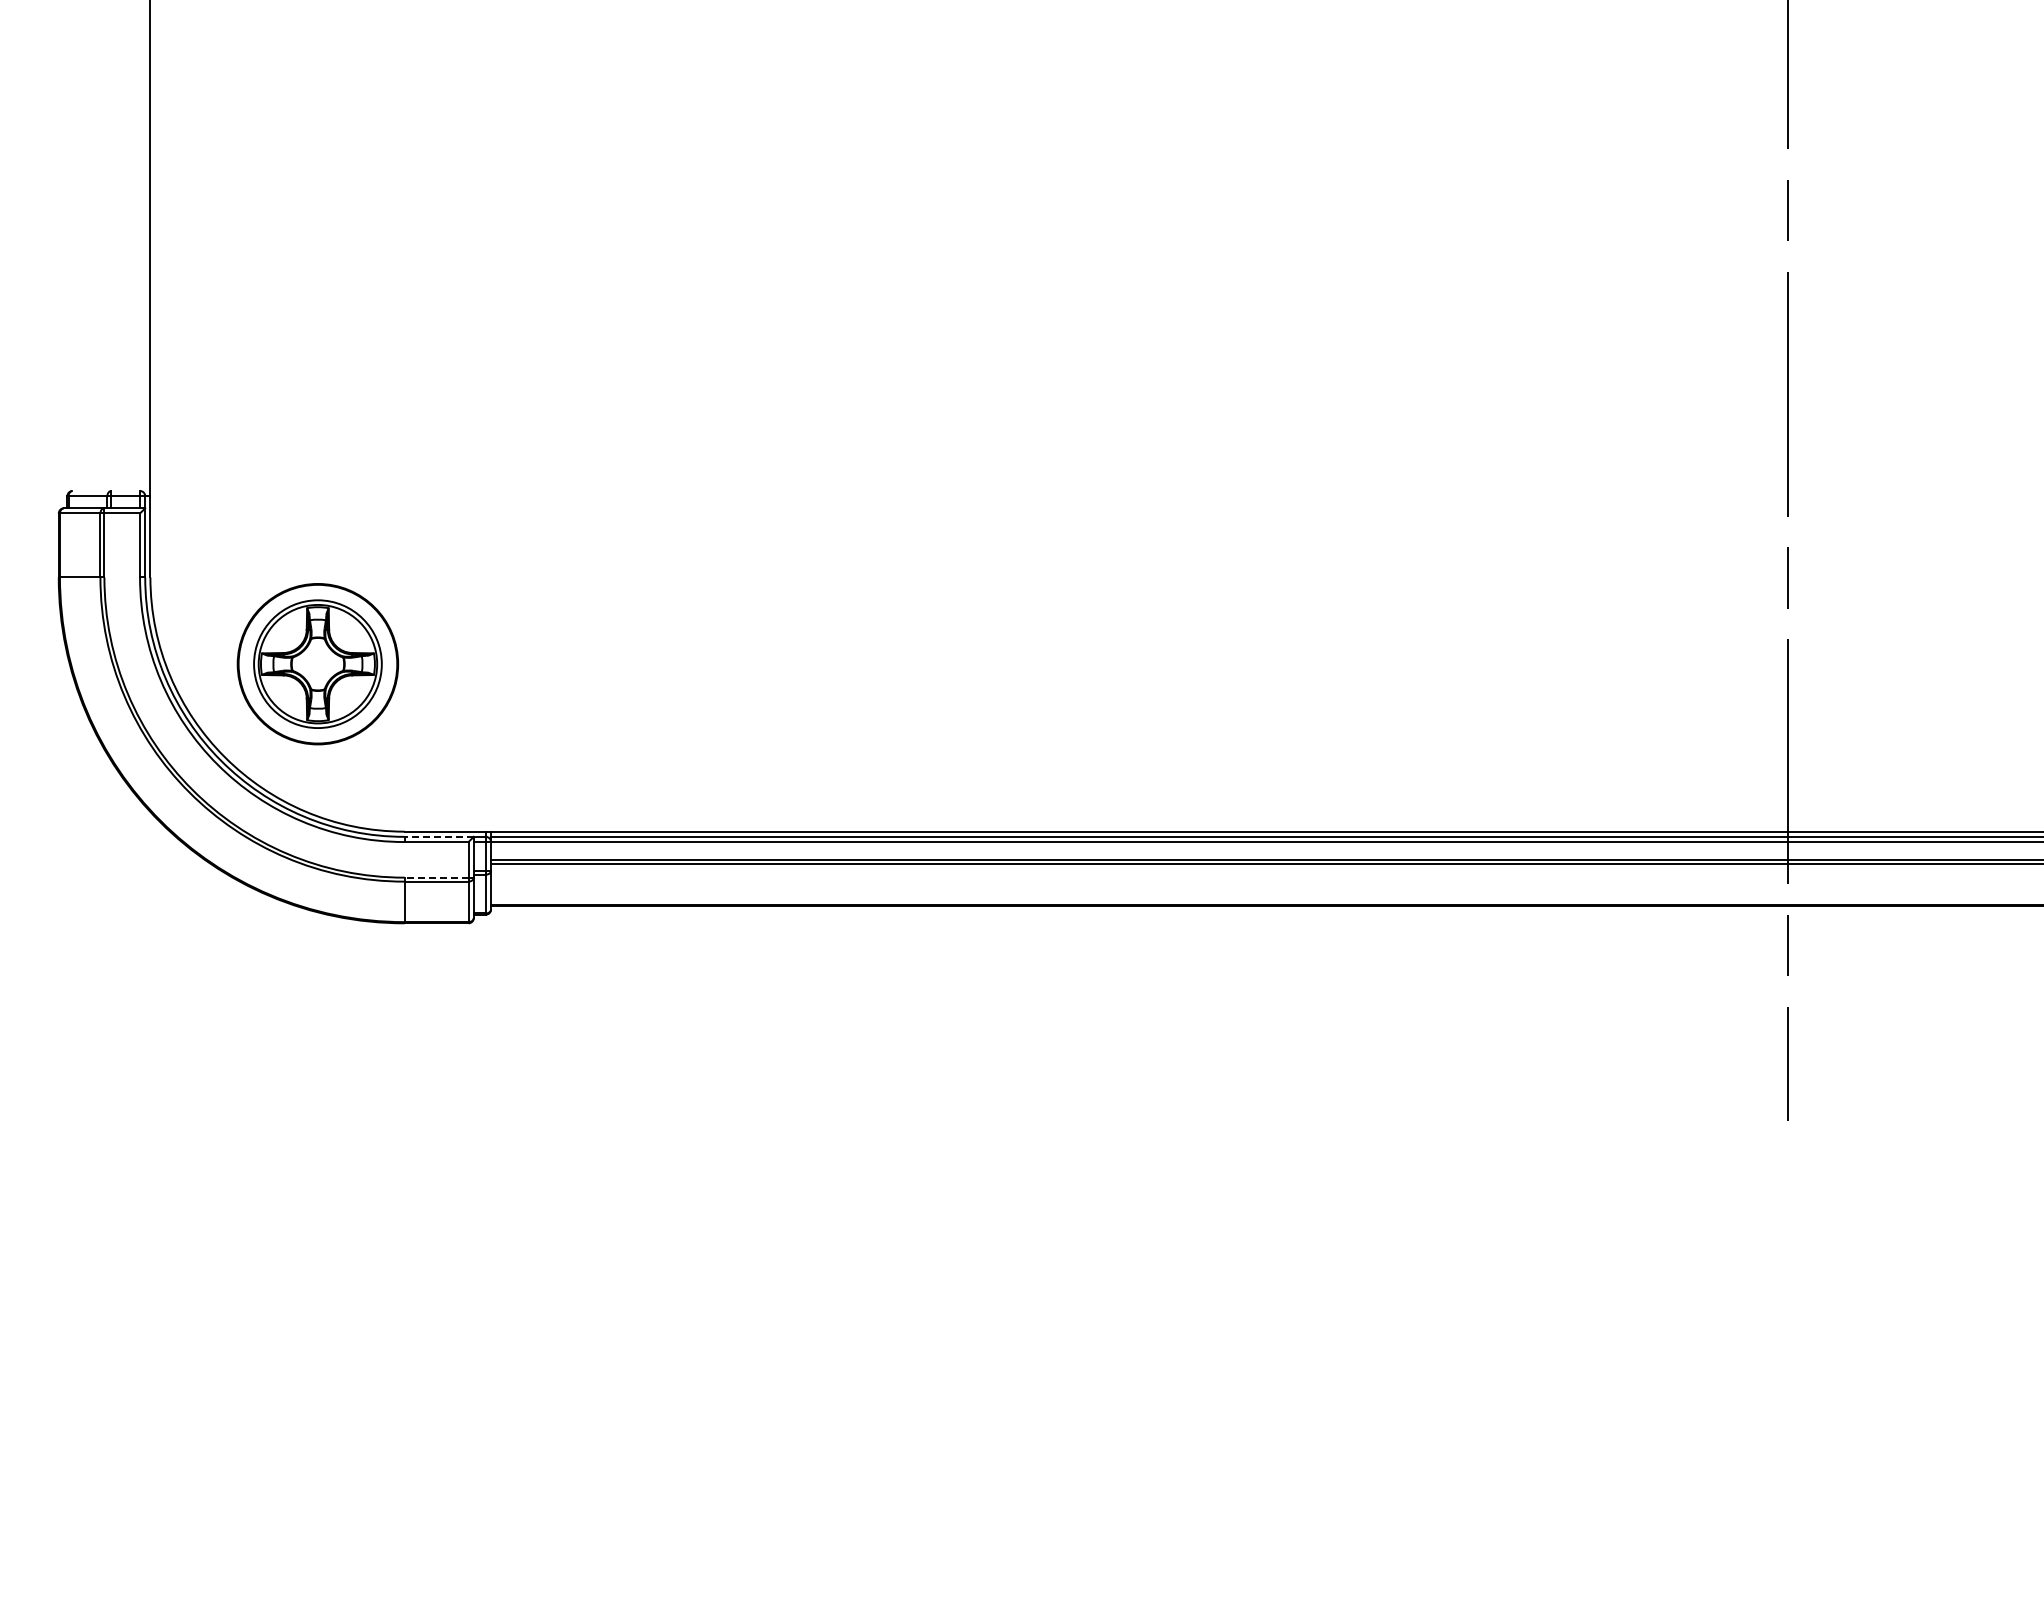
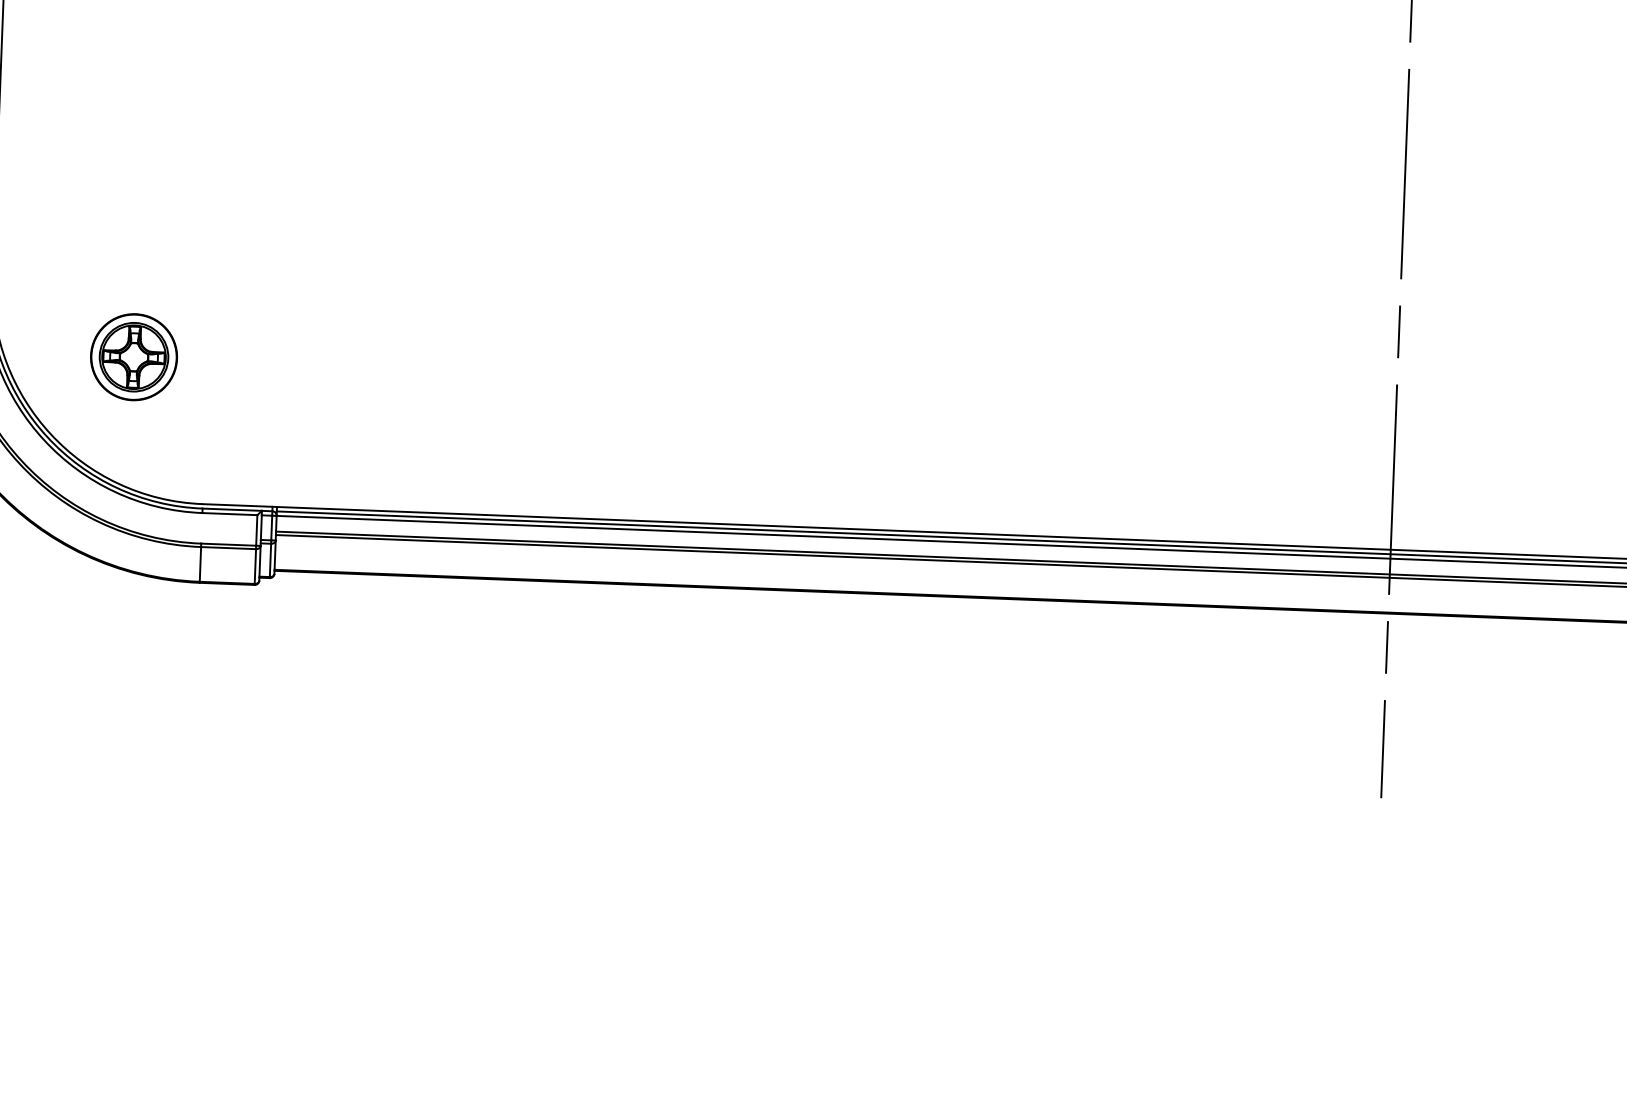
part: (318, 663) -> (134, 356), size x0.62
line: (439, 836) -> (232, 509), dashed -> solid
line: (436, 877) -> (228, 544), dashed -> solid

